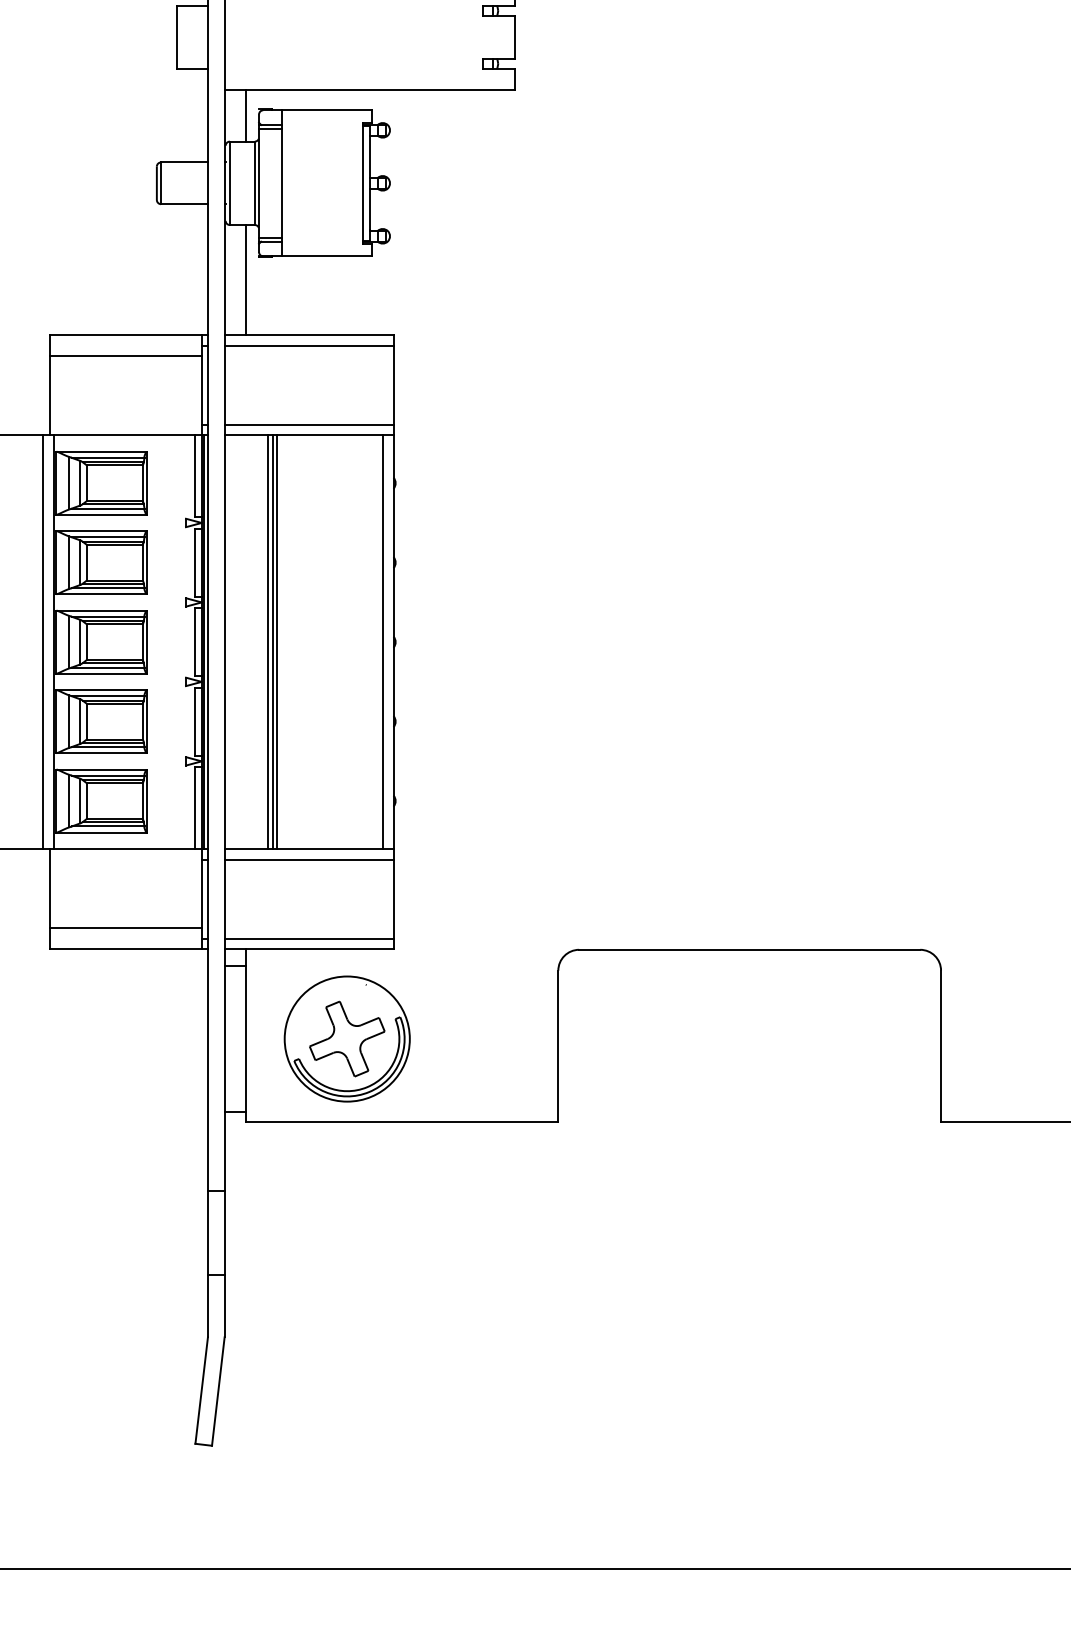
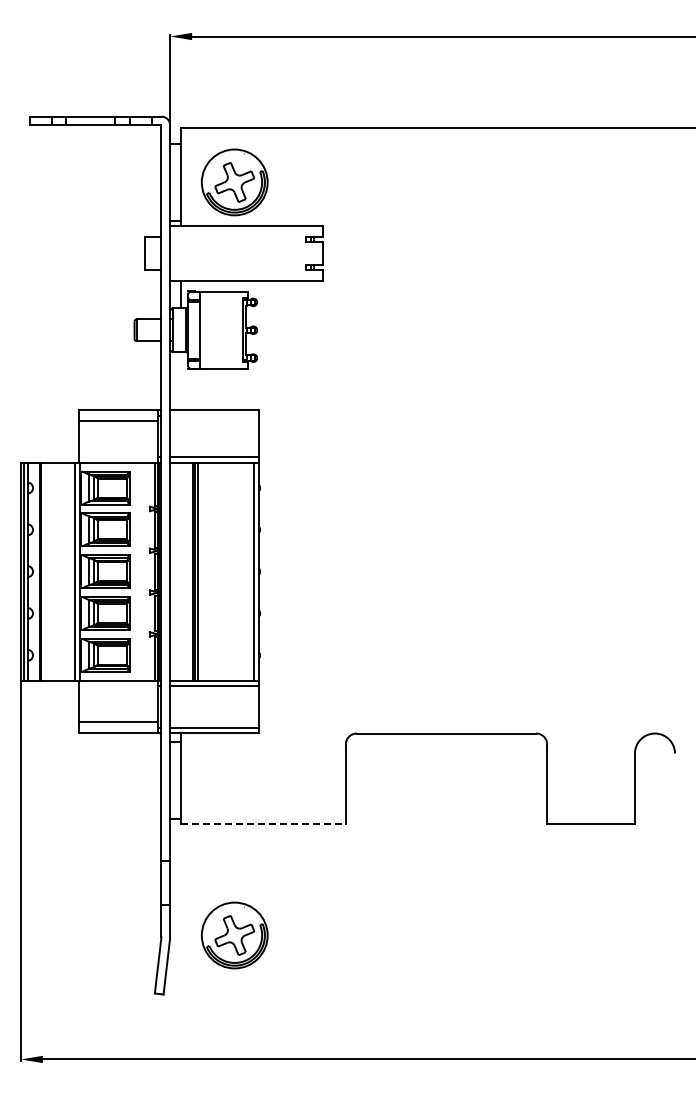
line: (246, 280) -> (181, 381), removed
line: (308, 345) -> (214, 415), removed
part: (346, 1039) -> (234, 935), moved
line: (401, 1122) -> (263, 824), solid -> dashed

